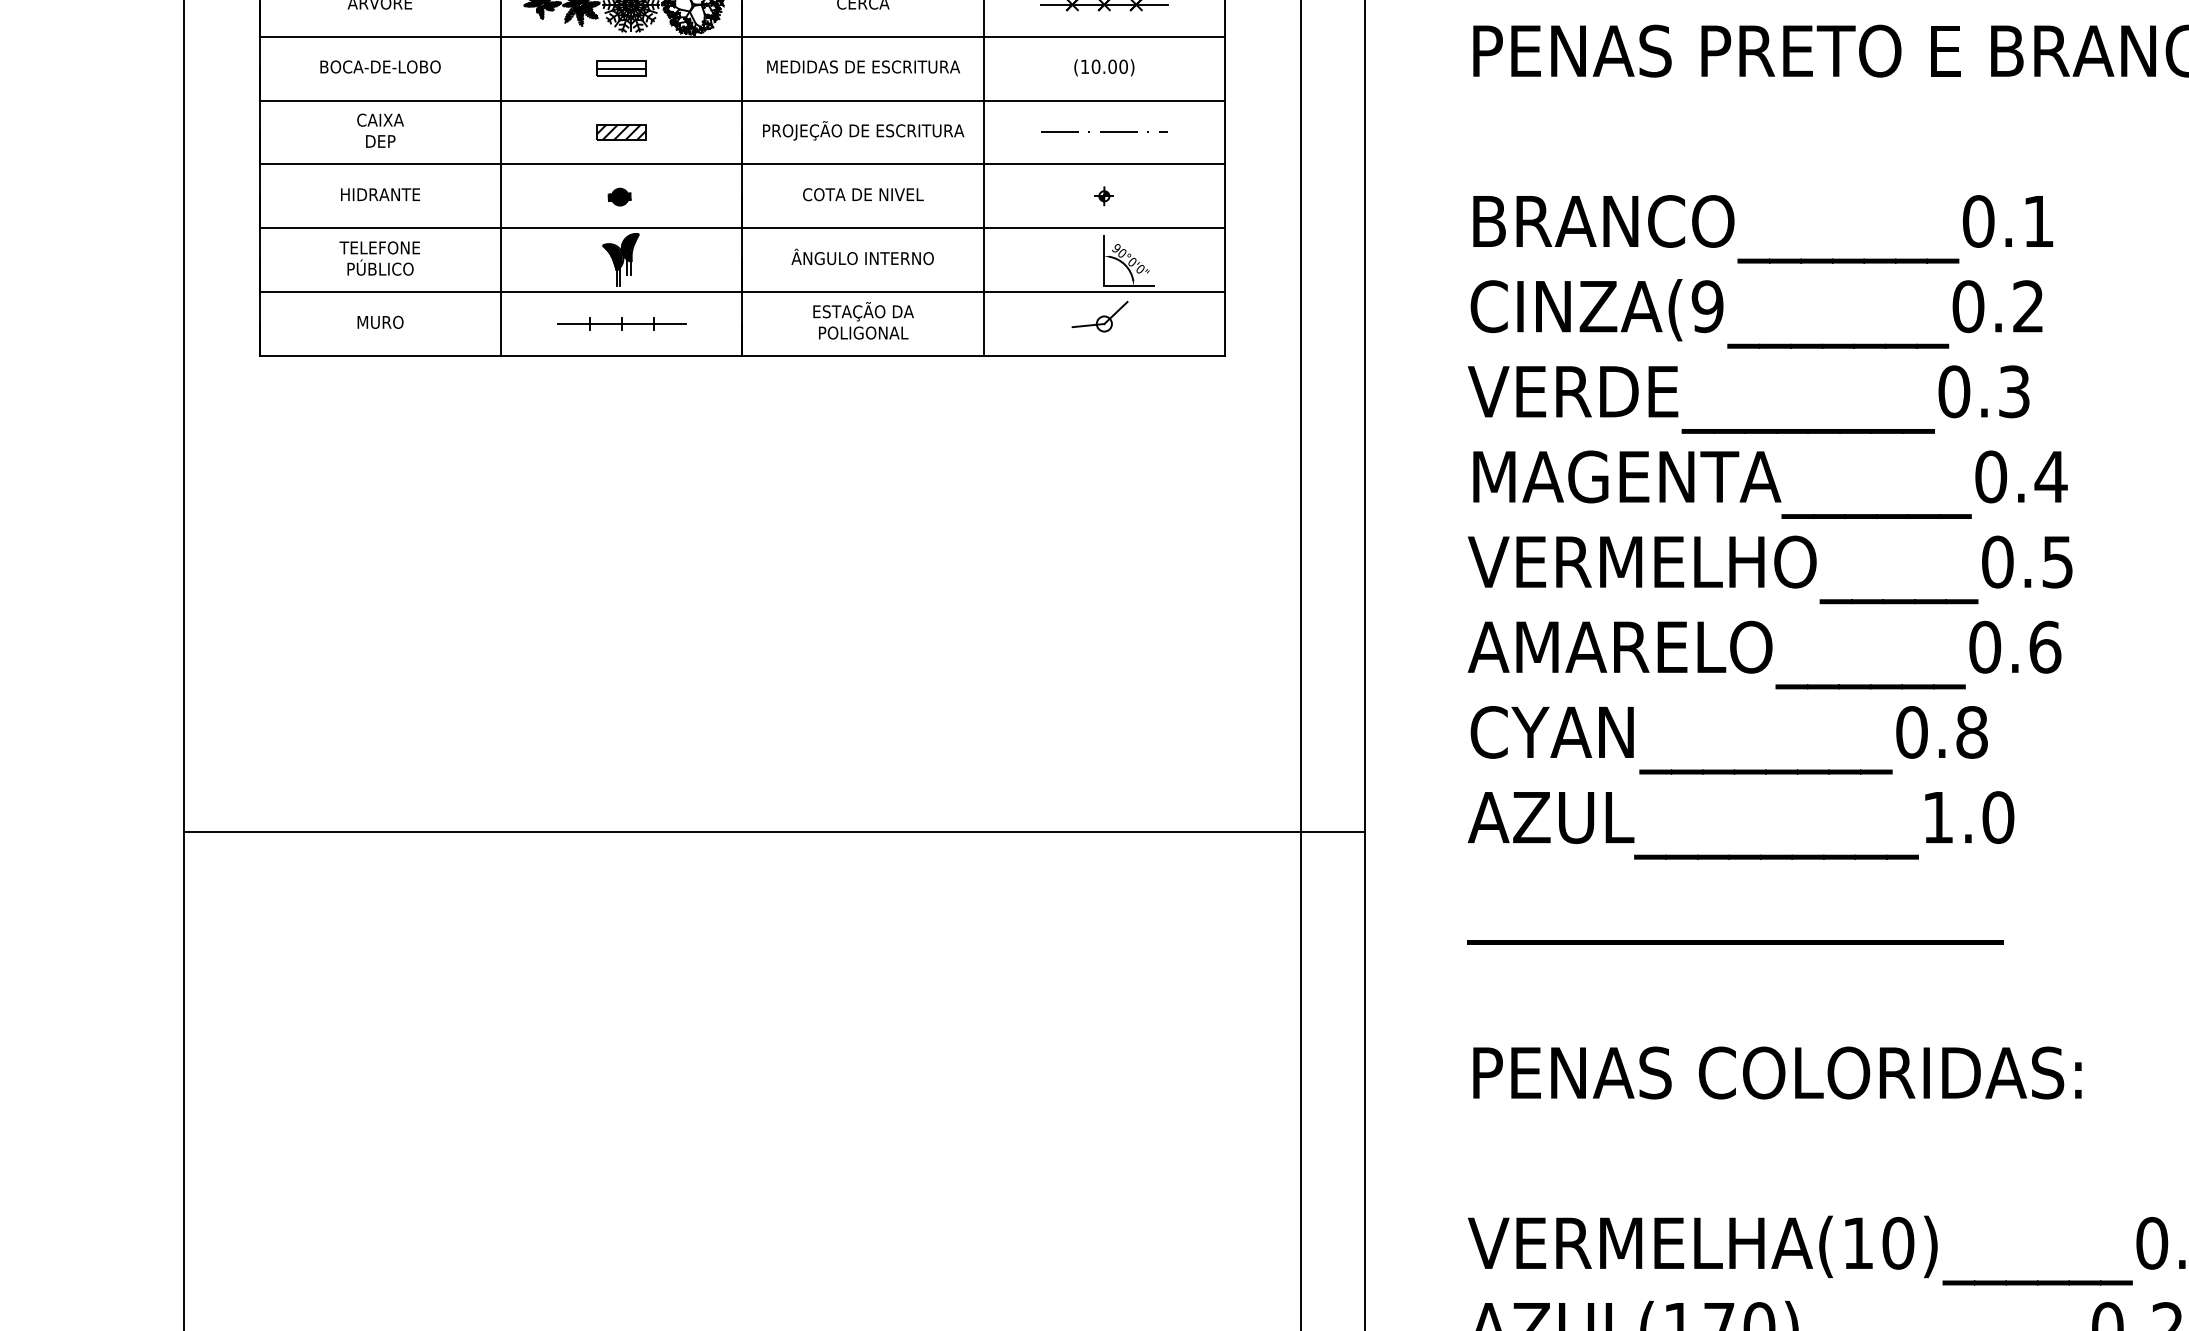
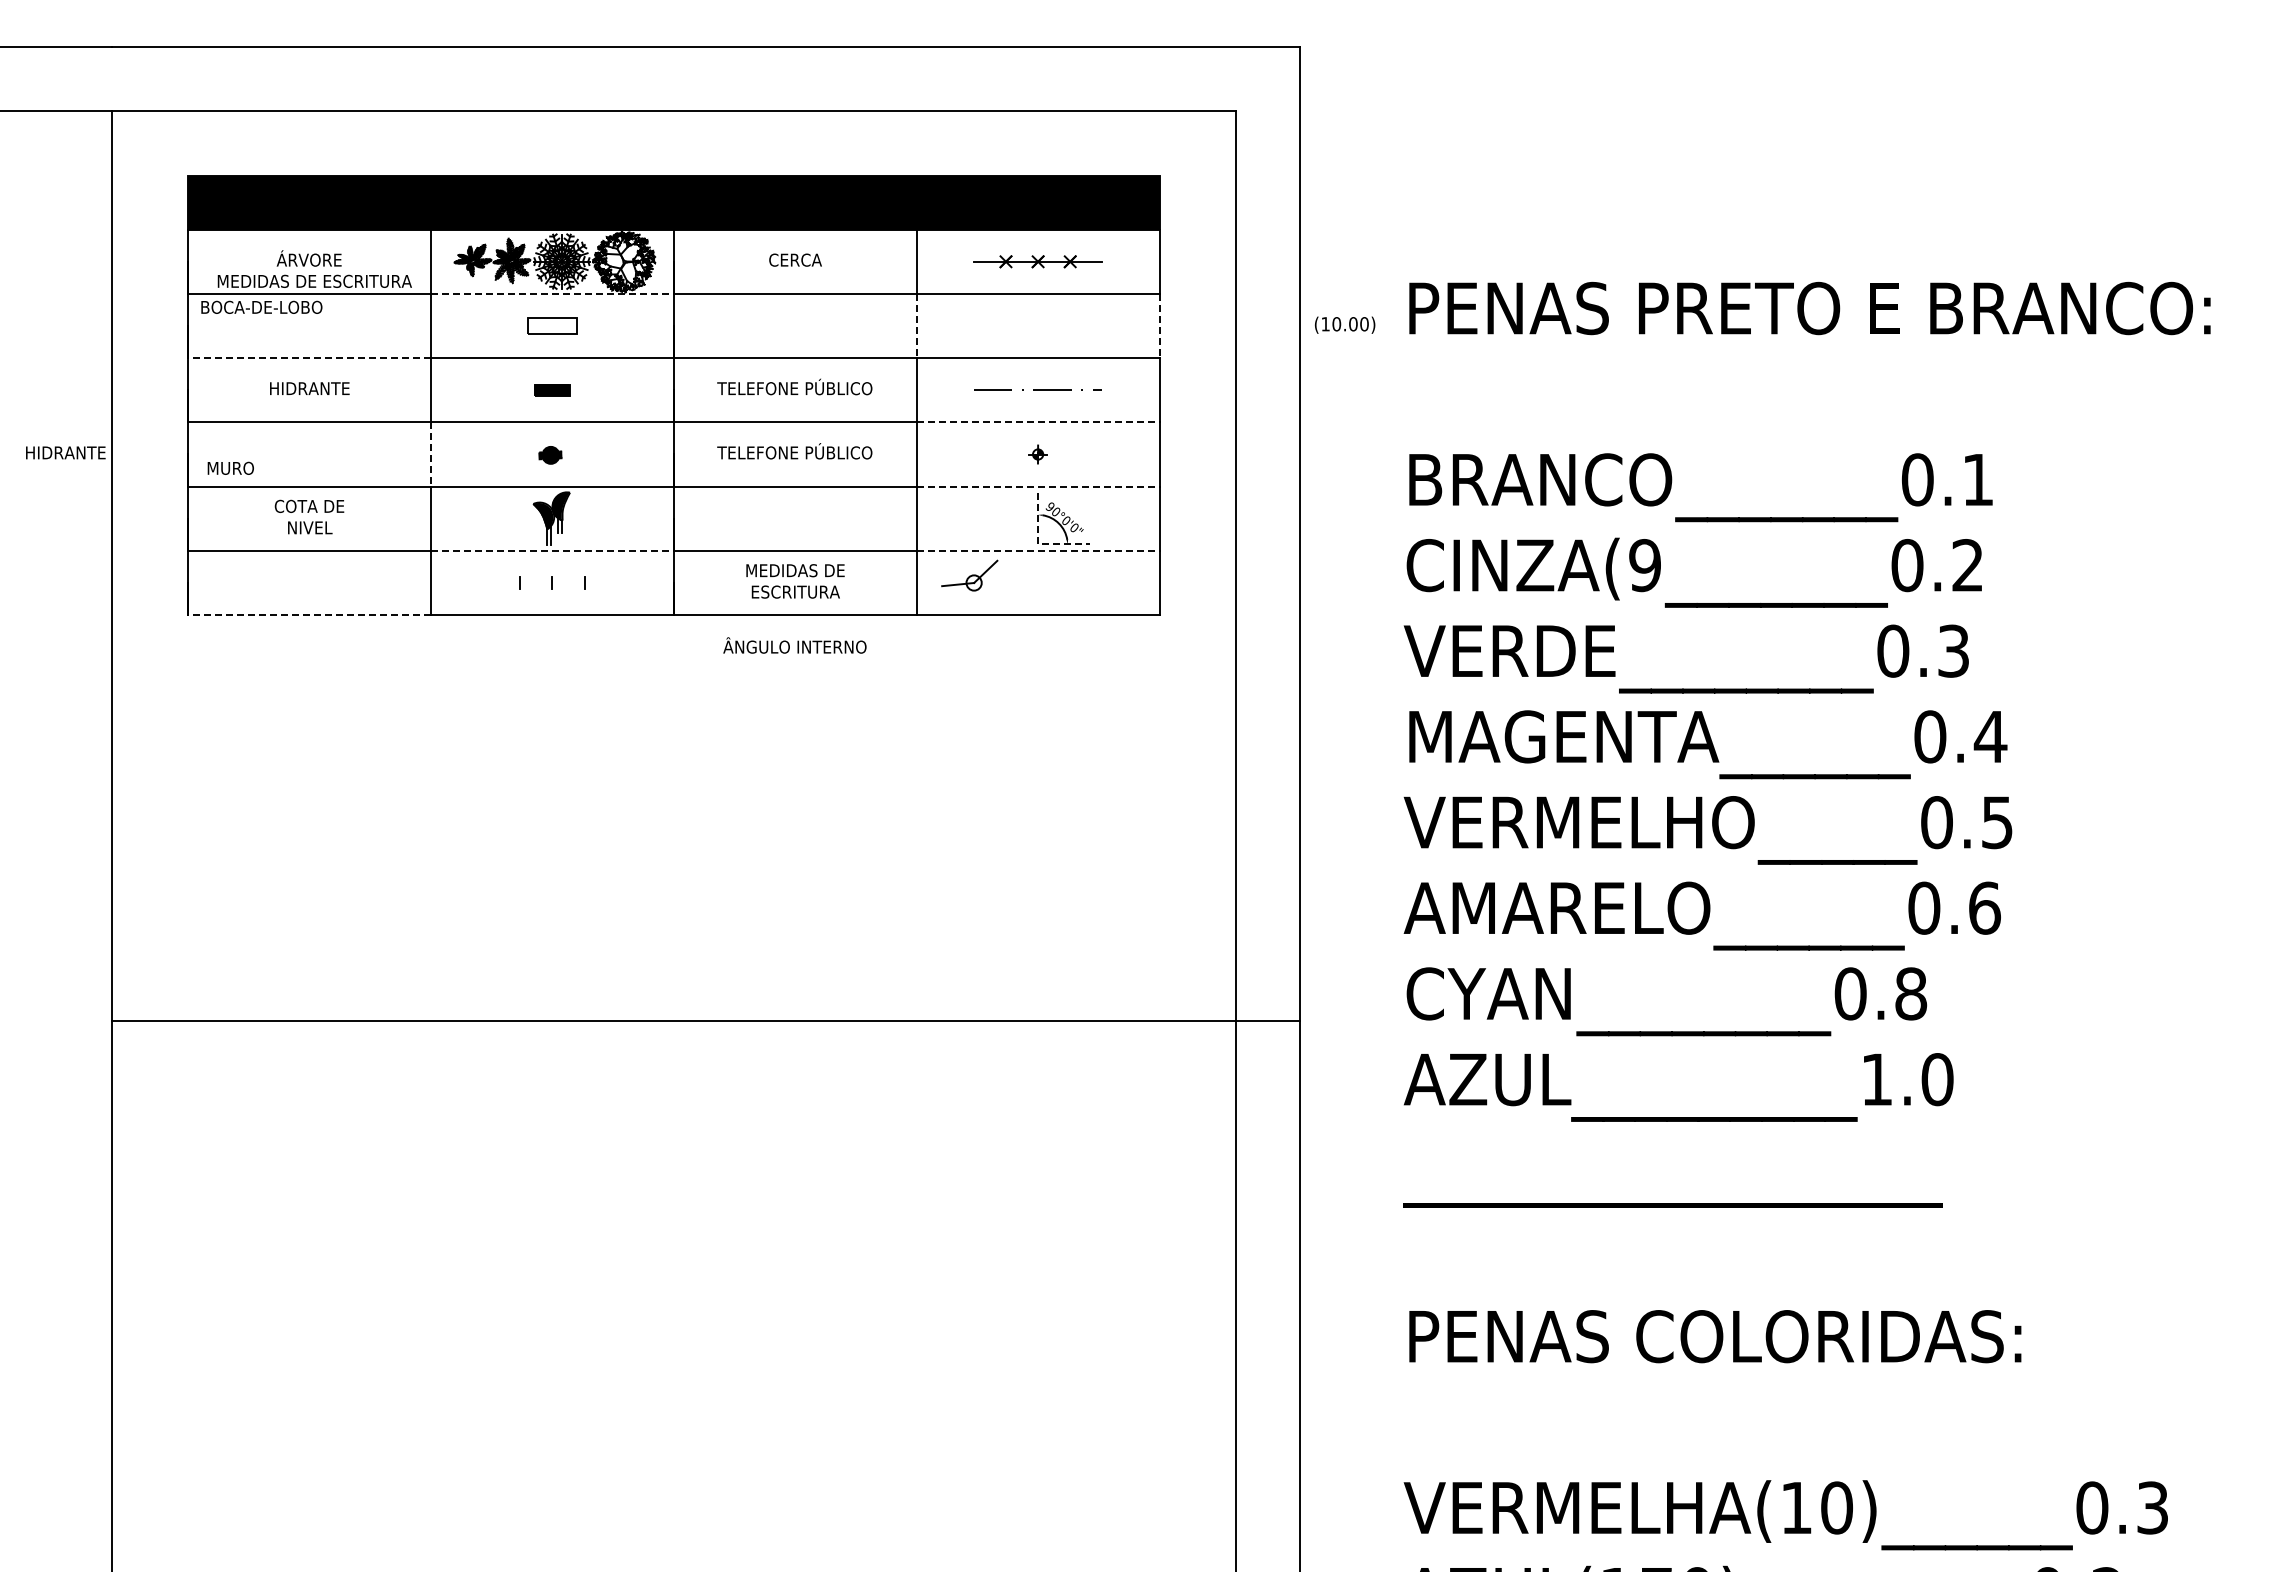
line: (621, 36) -> (552, 293), solid -> dashed
text: (380, 66) -> (261, 306), moved
text: (863, 66) -> (314, 280), moved
text: (1104, 67) -> (1345, 324), moved
line: (621, 69) -> (552, 326), removed
line: (983, 69) -> (916, 326), solid -> dashed
line: (1225, 69) -> (1159, 326), solid -> dashed
line: (380, 100) -> (309, 358), solid -> dashed
text: (380, 130) -> (309, 388), CAIXA DEP -> HIDRANTE
text: (863, 130) -> (795, 388), PROJEÇÃO DE ESCRITURA -> TELEFONE PÚBLICO
part: (621, 132) -> (552, 390), size x0.7
line: (1104, 164) -> (1038, 422), solid -> dashed
text: (862, 193) -> (794, 451), COTA DE NIVEL -> TELEFONE PÚBLICO
text: (380, 194) -> (65, 452), moved
line: (501, 197) -> (431, 455), solid -> dashed
line: (1104, 228) -> (1038, 486), solid -> dashed
text: (862, 256) -> (794, 645), moved
text: (379, 257) -> (308, 516), TELEFONE PÚBLICO -> COTA DE NIVEL
line: (1104, 285) -> (1038, 544), solid -> dashed
line: (621, 291) -> (552, 550), solid -> dashed
line: (1104, 291) -> (1038, 550), solid -> dashed
part: (1099, 316) -> (969, 575), moved
text: (863, 320) -> (795, 579), ESTAÇÃO DA POLIGONAL -> MEDIDAS DE ESCRITURA
text: (380, 321) -> (230, 467), moved
line: (621, 324) -> (552, 583), removed
line: (380, 356) -> (309, 615), solid -> dashed
line: (773, 832) -> (705, 1021), moved

